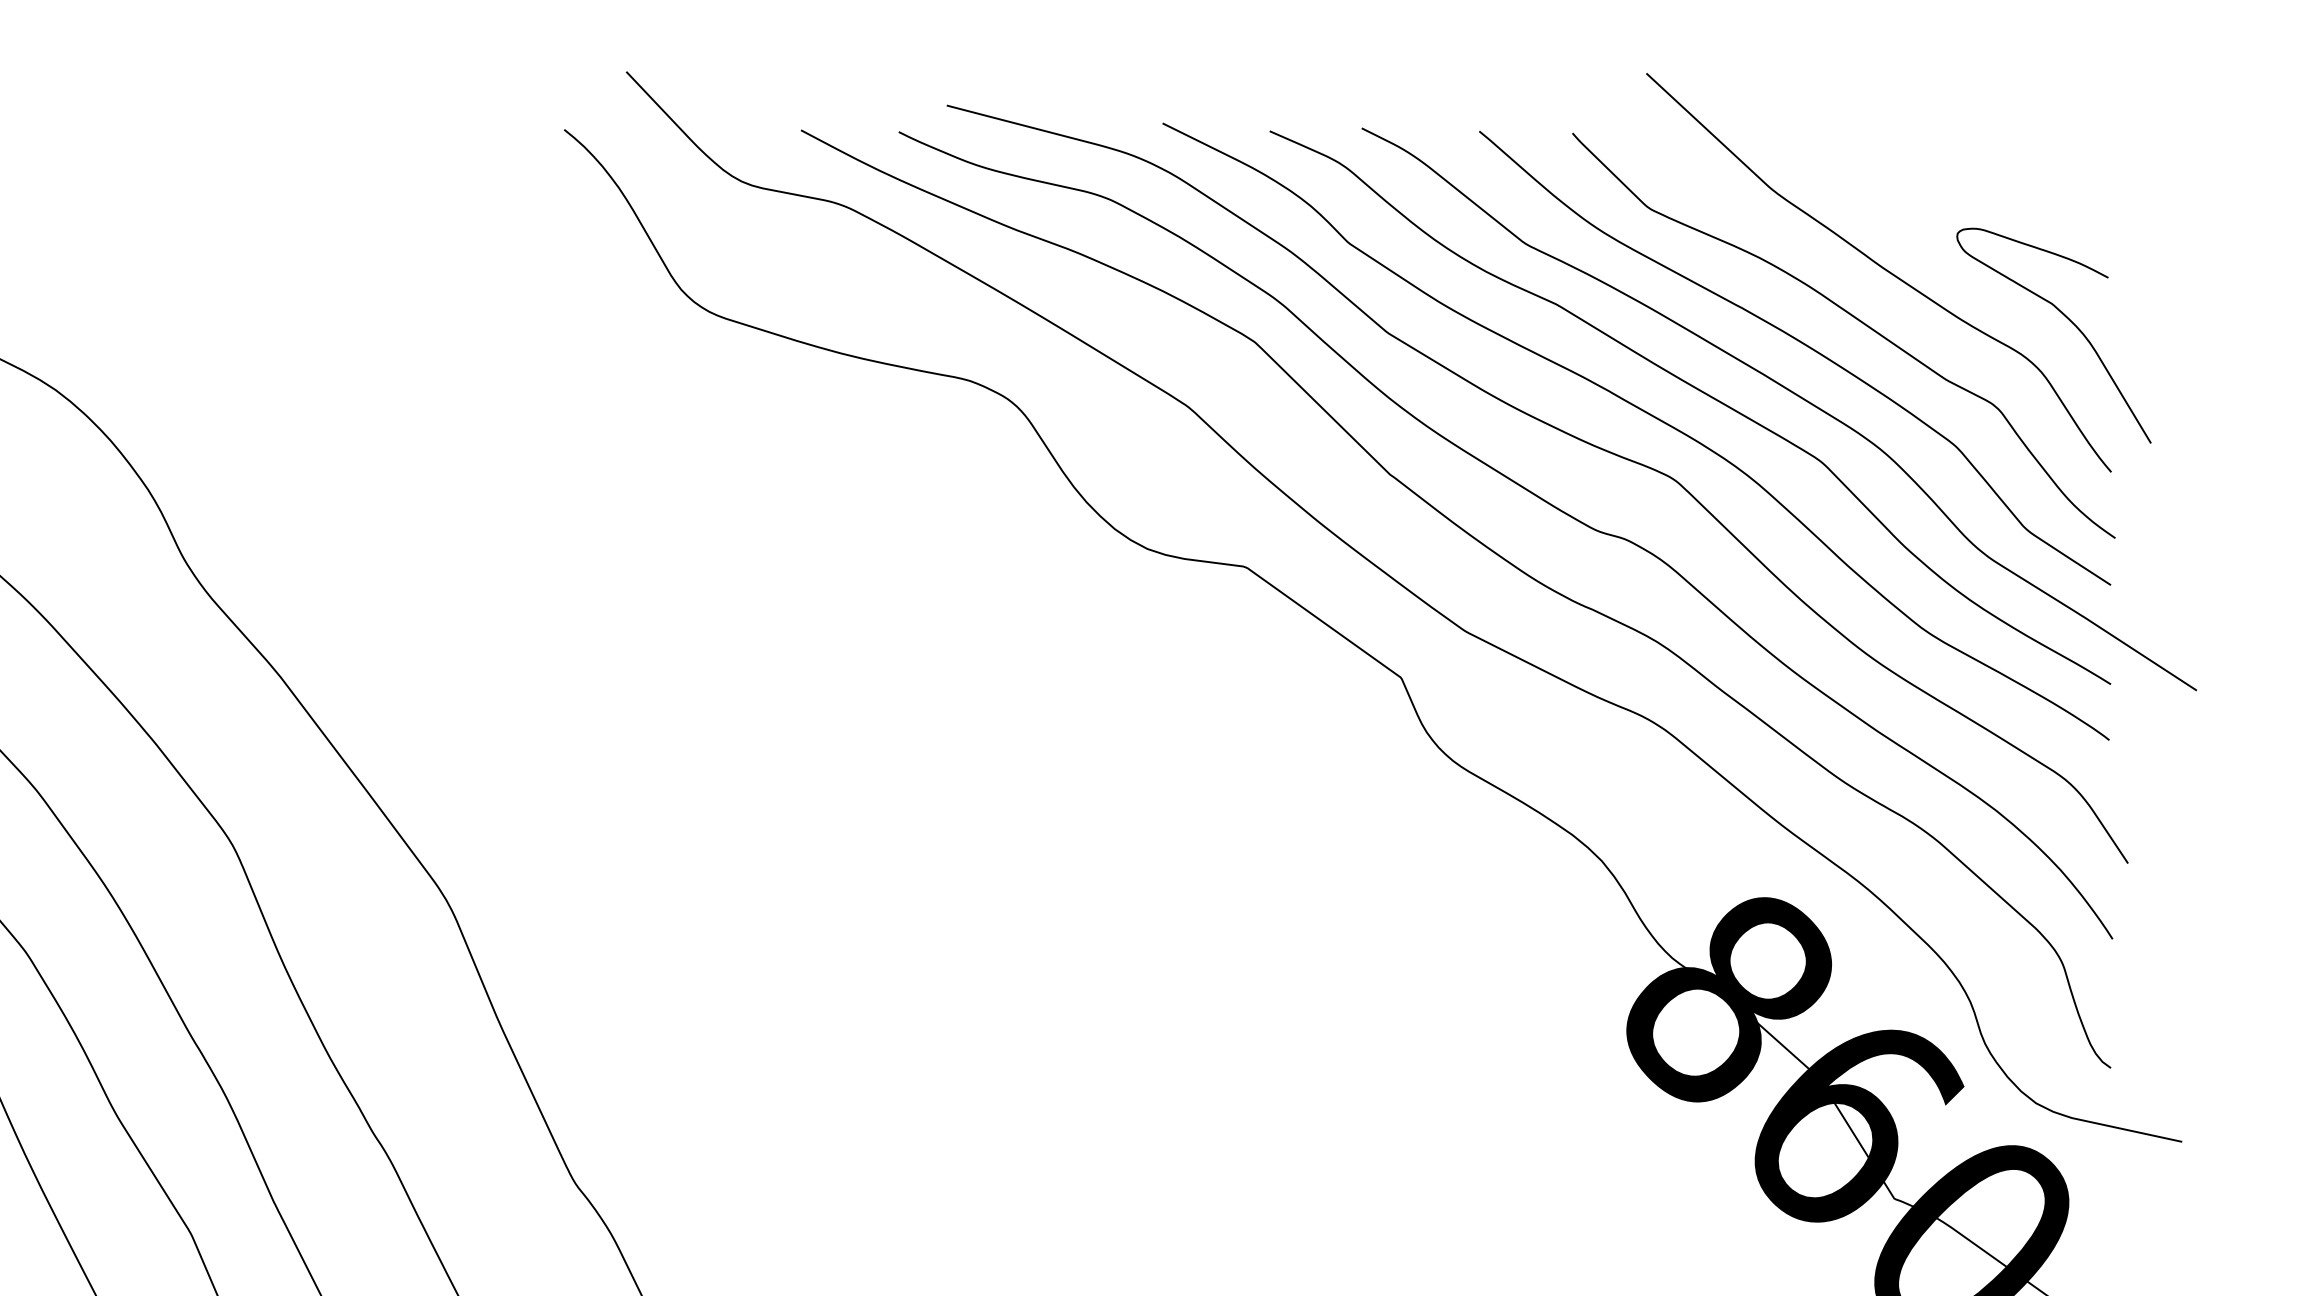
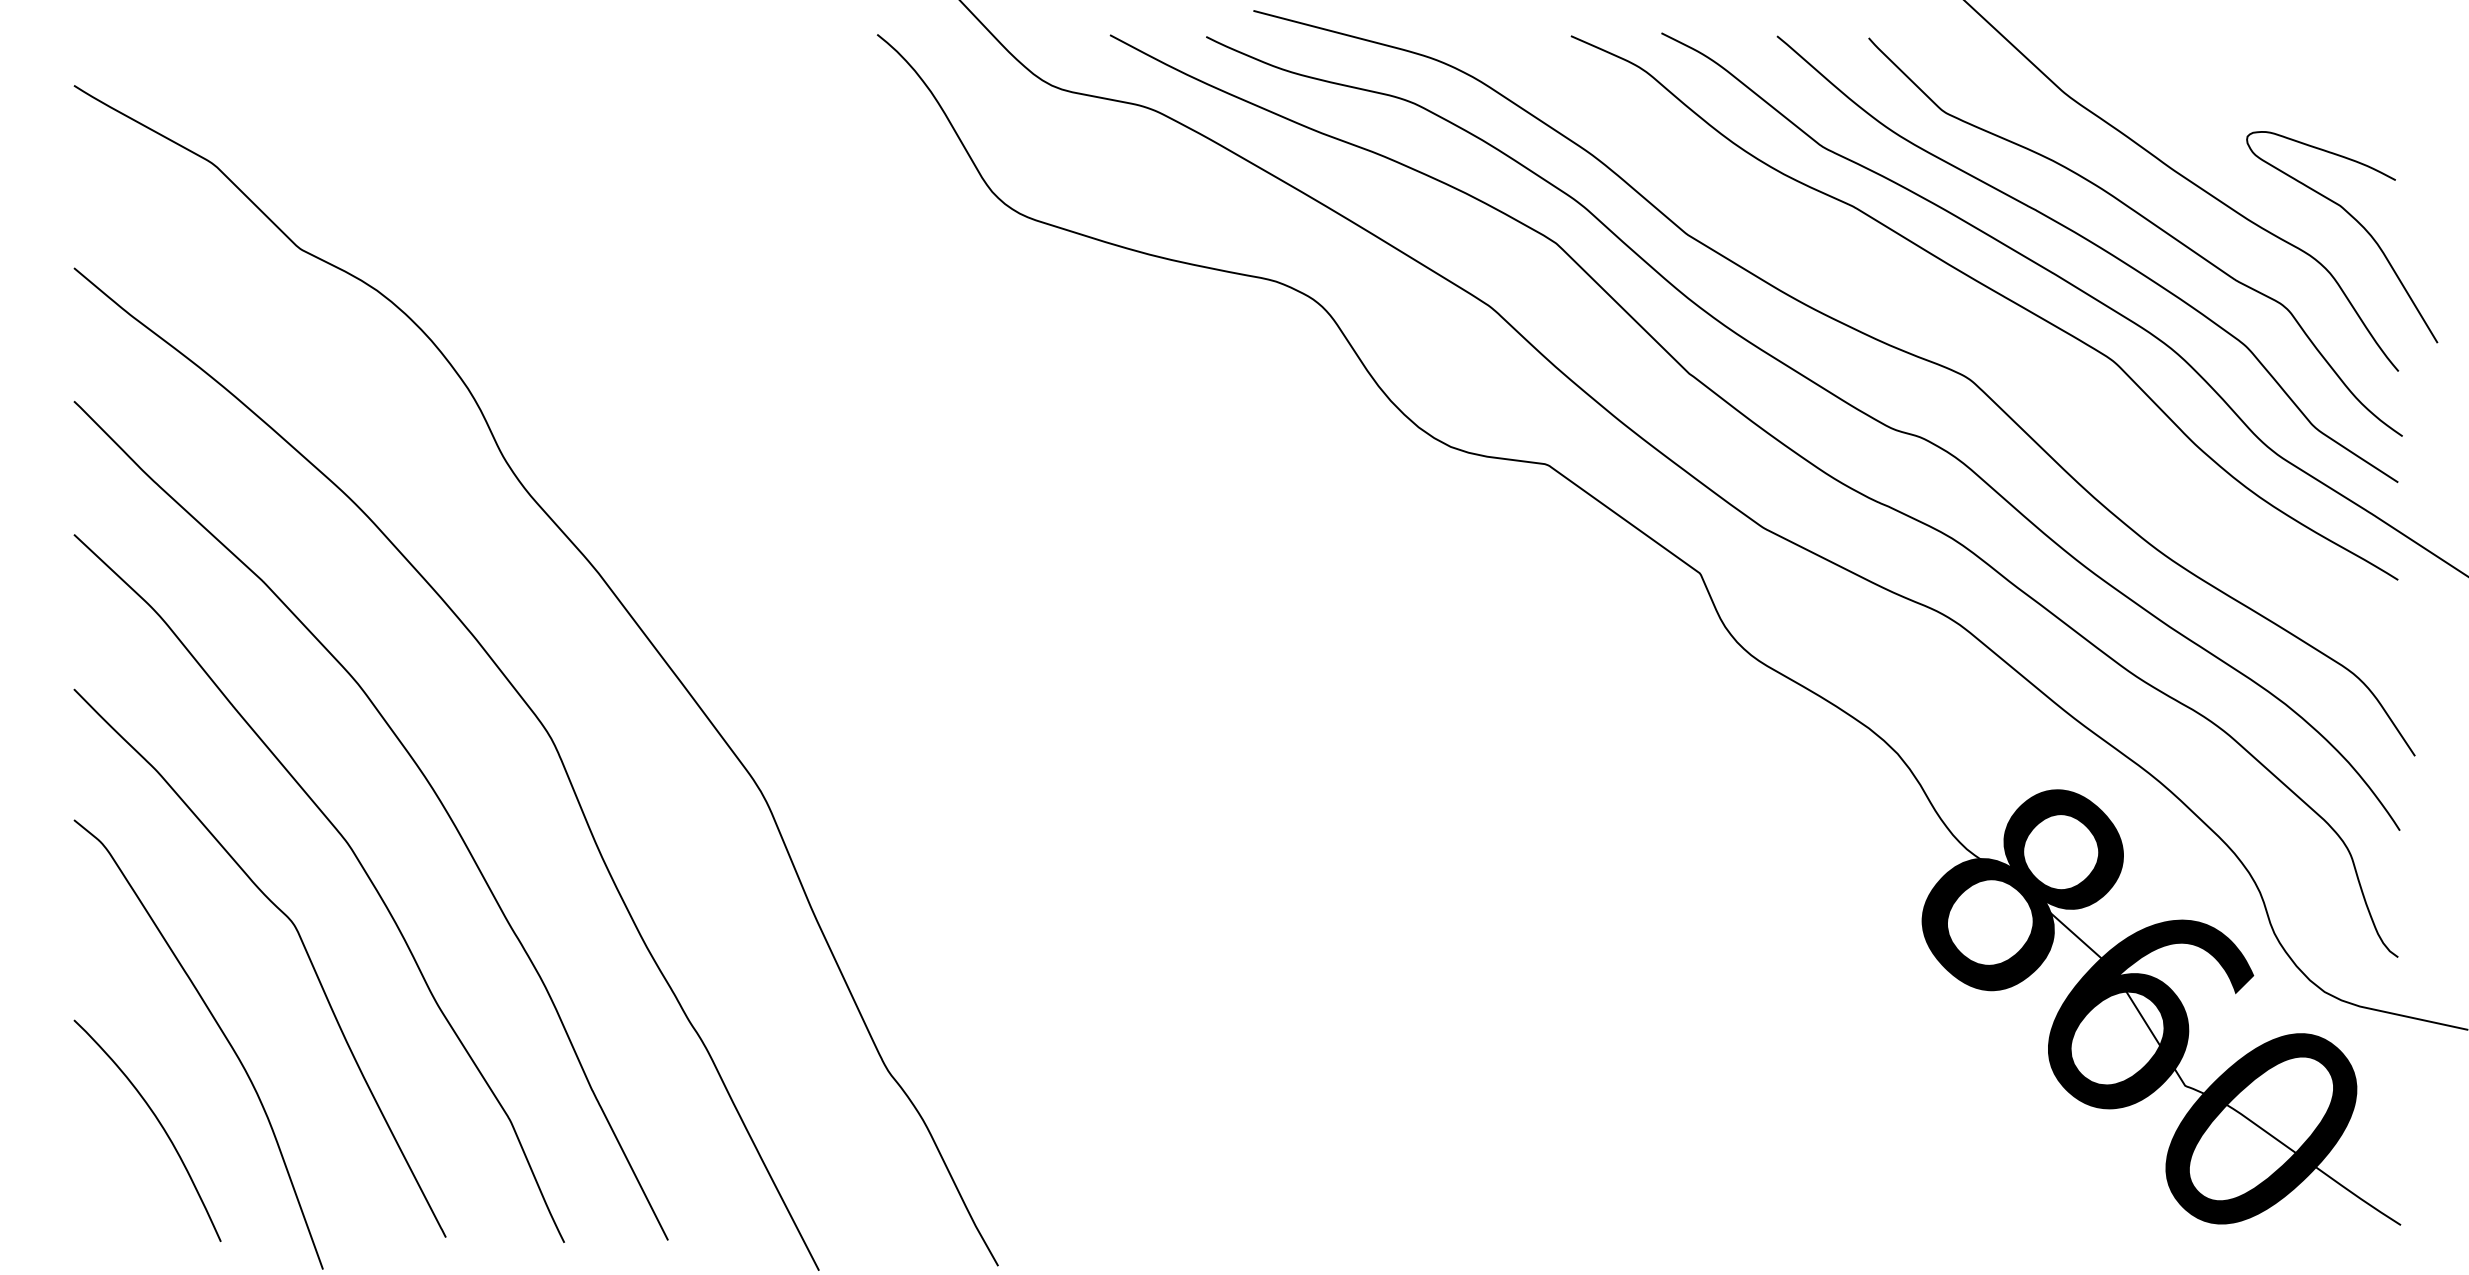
curve: (1645, 413) -> (1940, 313), removed

